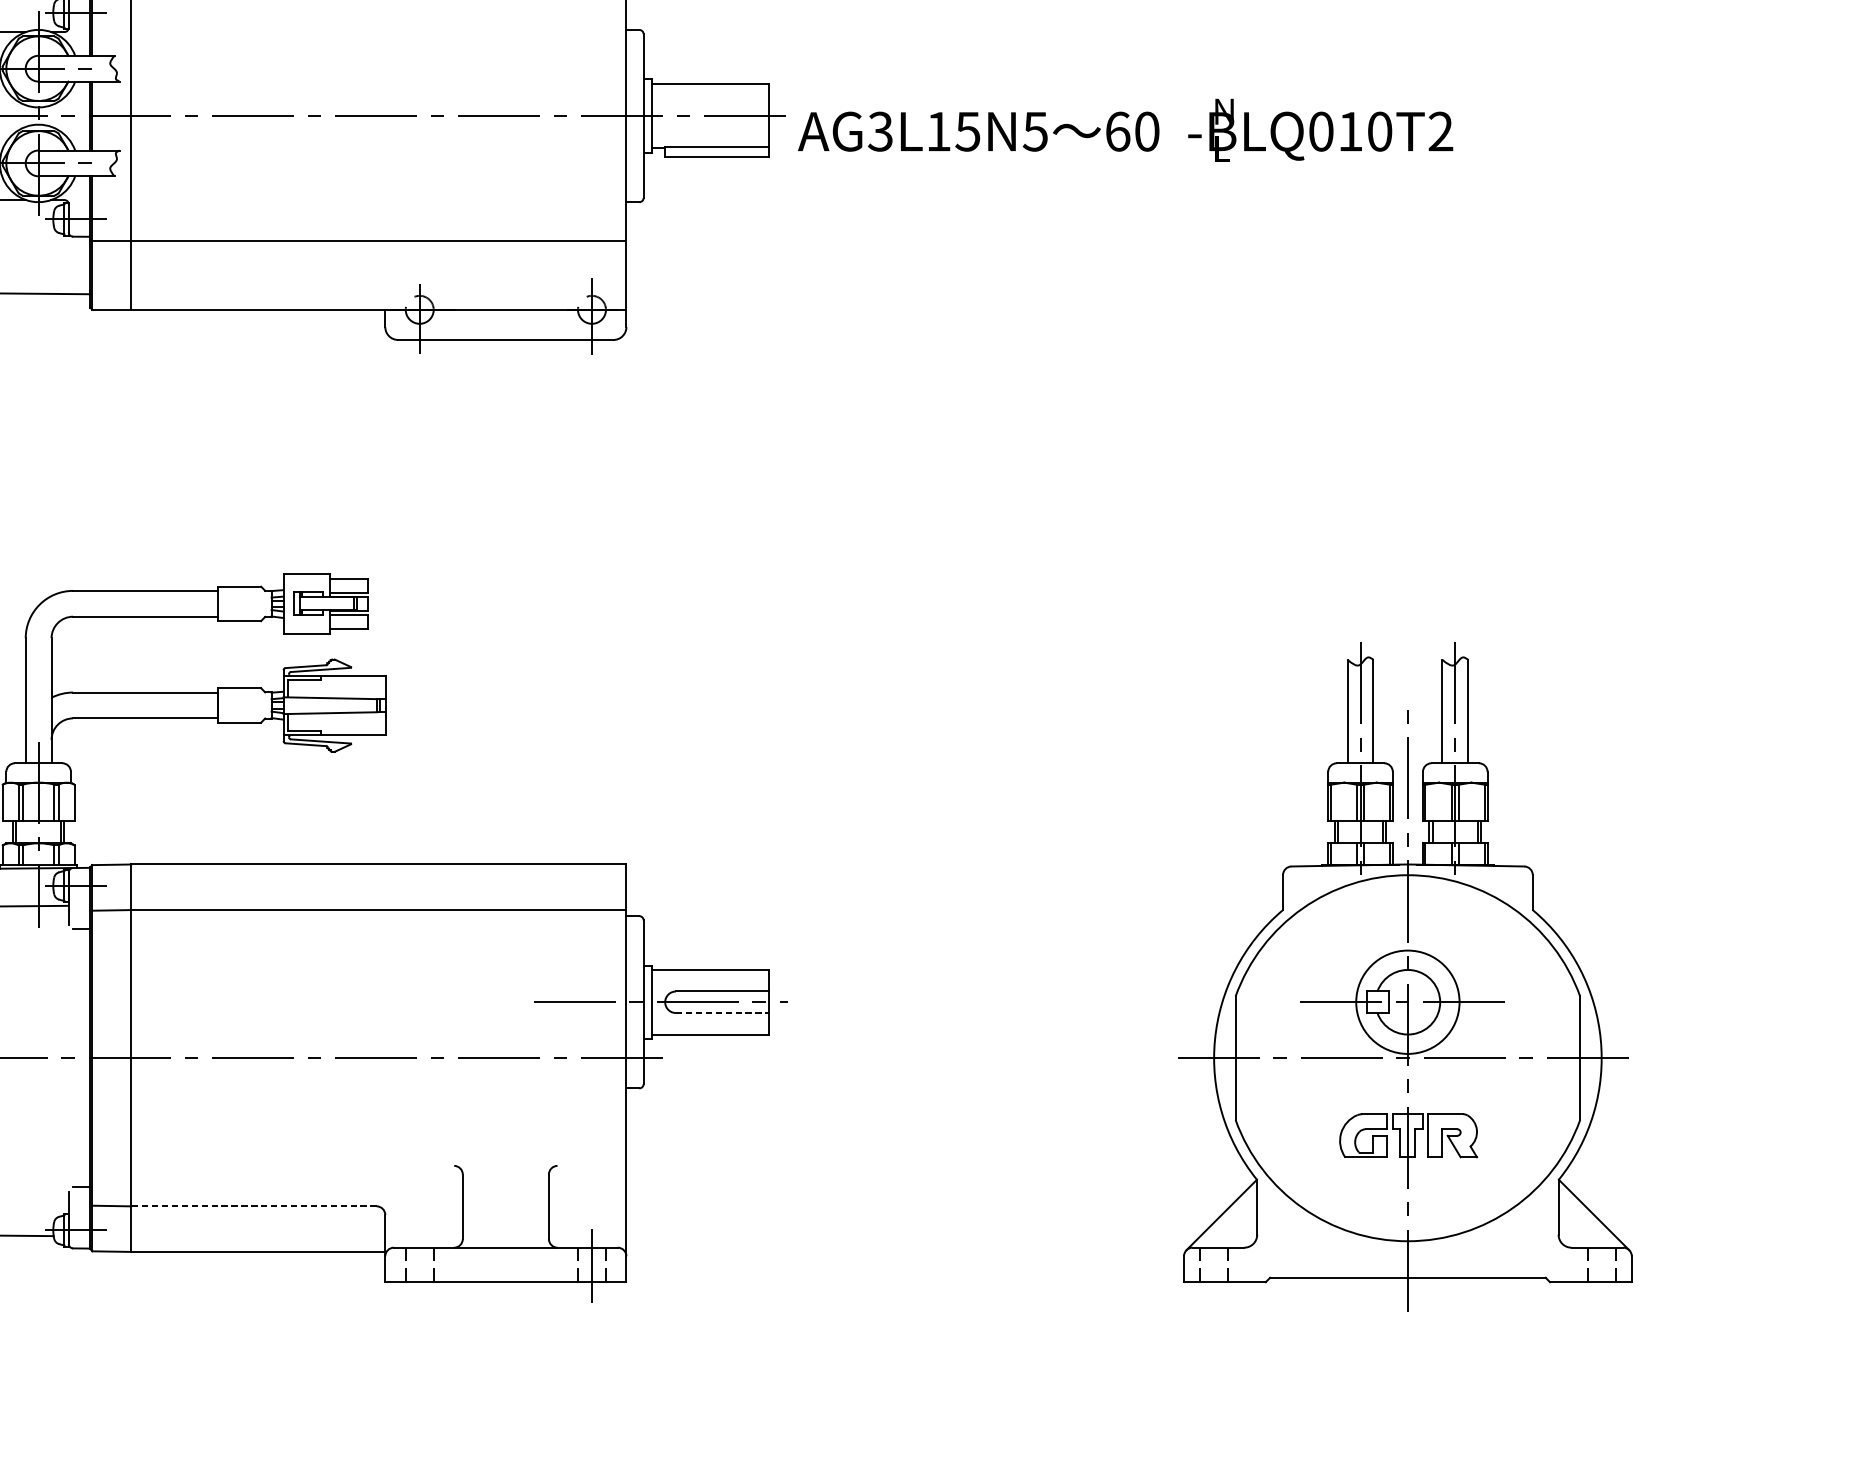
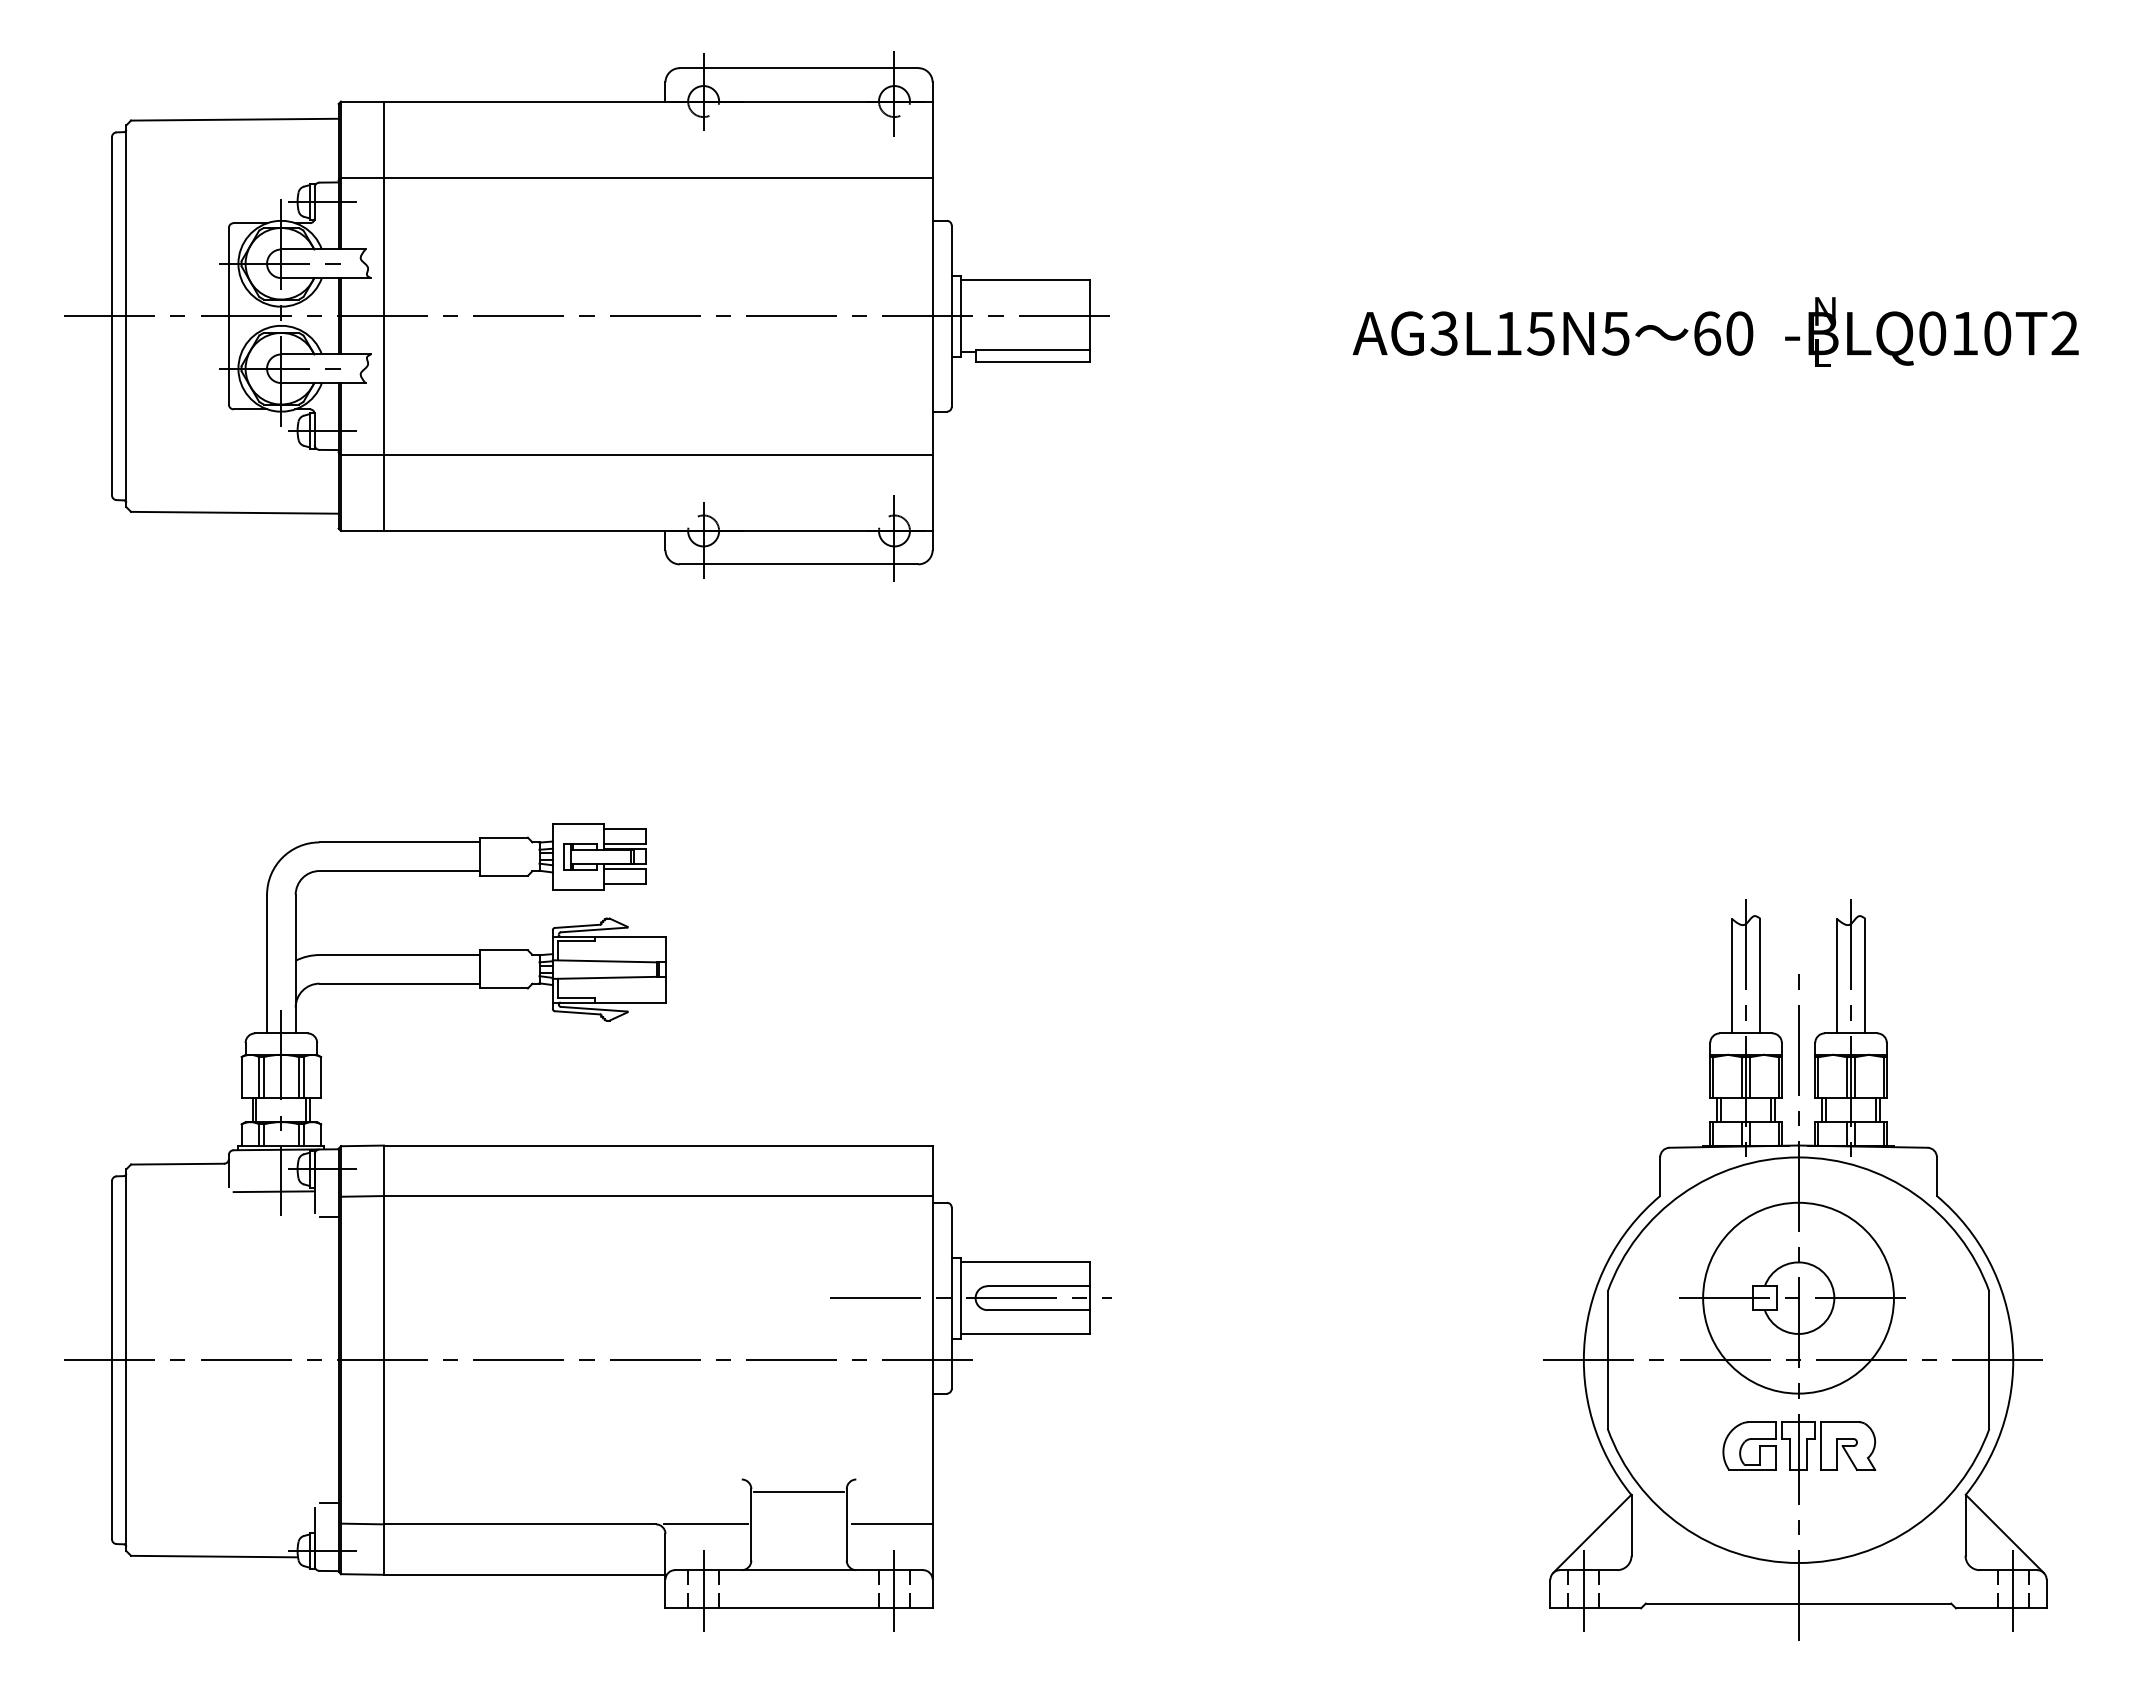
text: (1125, 129) -> (1715, 331), moved
circle: (1407, 1001) -> (1798, 1297), size x1.67
line: (722, 1013) -> (1039, 1310), dashed -> solid
line: (505, 1176) -> (798, 1491), added
line: (253, 1206) -> (519, 1524), dashed -> solid
line: (421, 1206) -> (705, 1524), added
line: (589, 1206) -> (891, 1524), added
line: (419, 1266) -> (703, 1590), added
line: (1213, 1266) -> (1583, 1590), added
line: (1601, 1266) -> (2013, 1590), added

